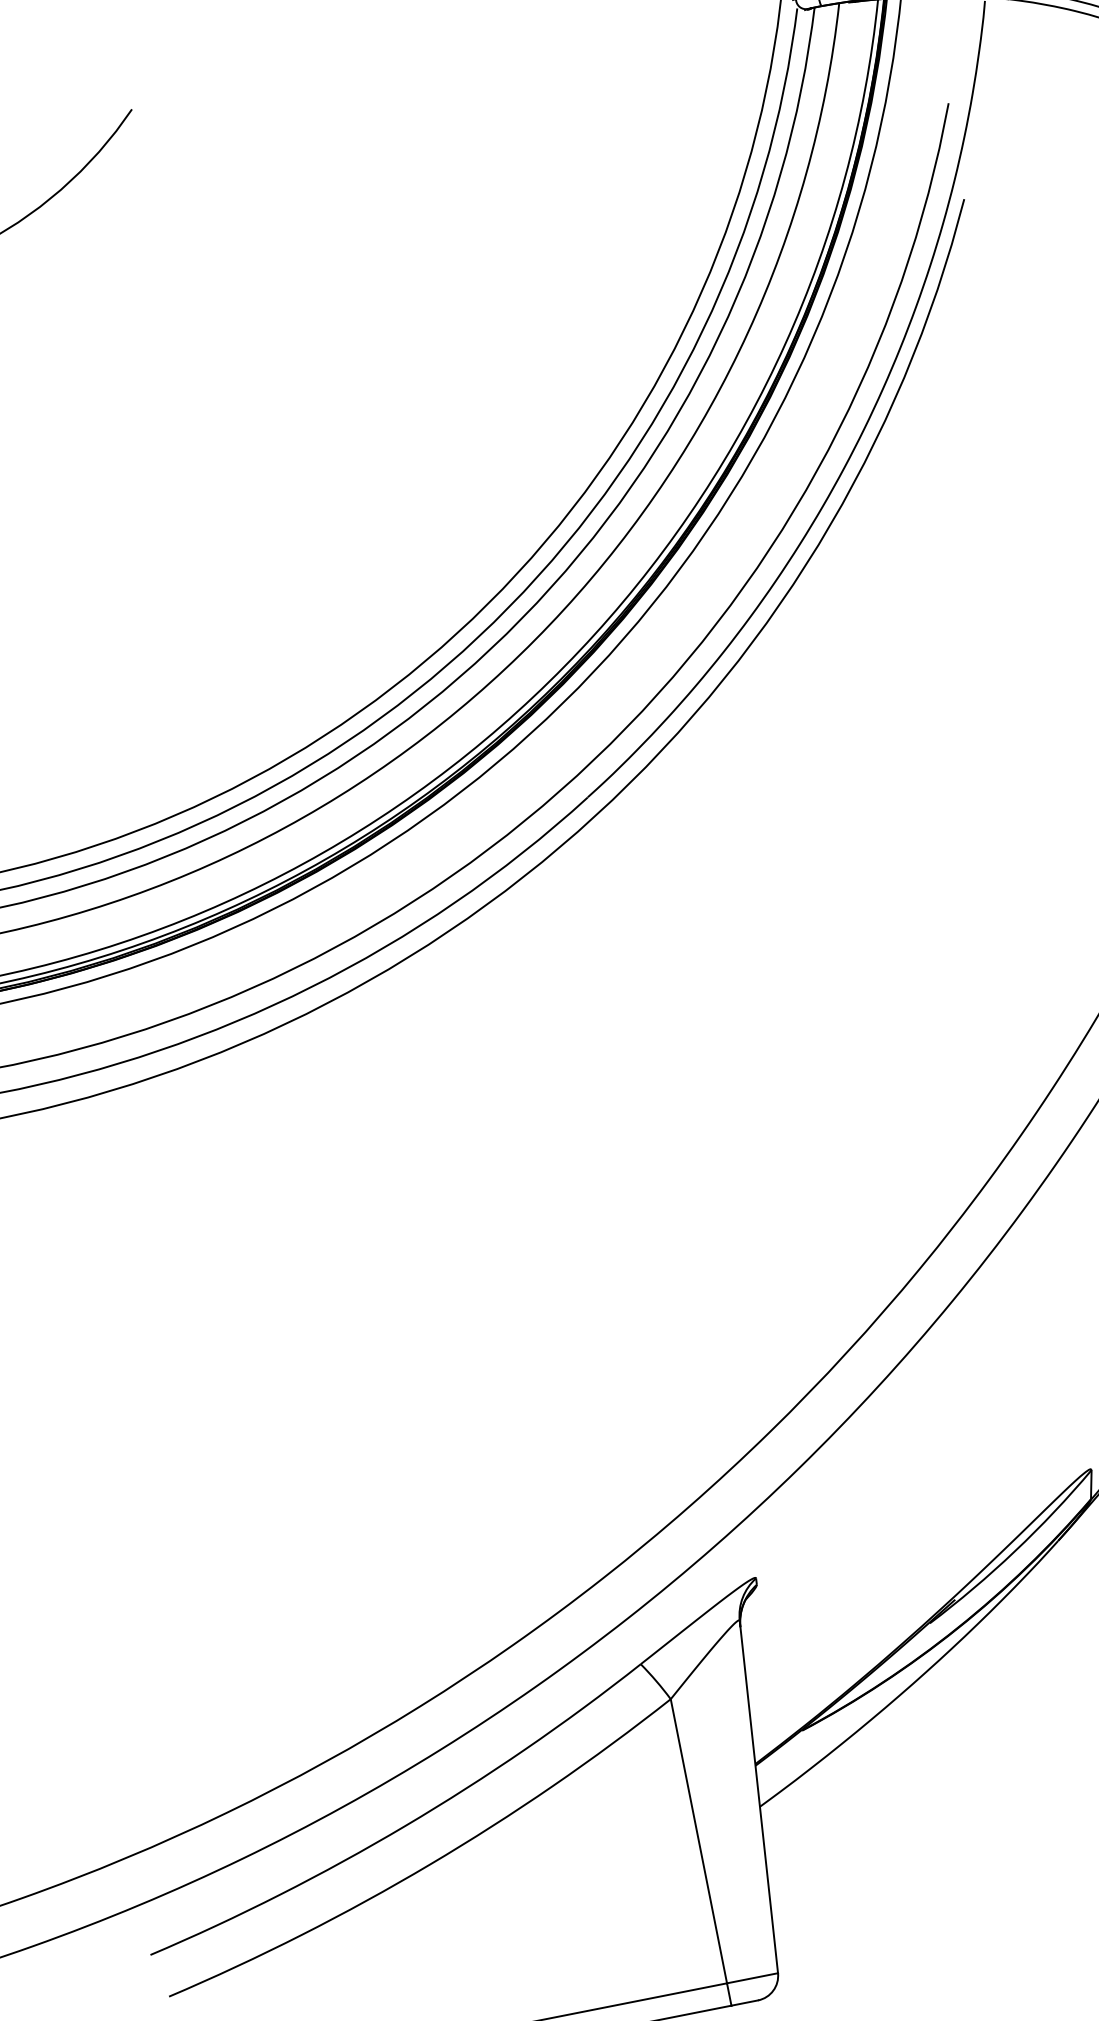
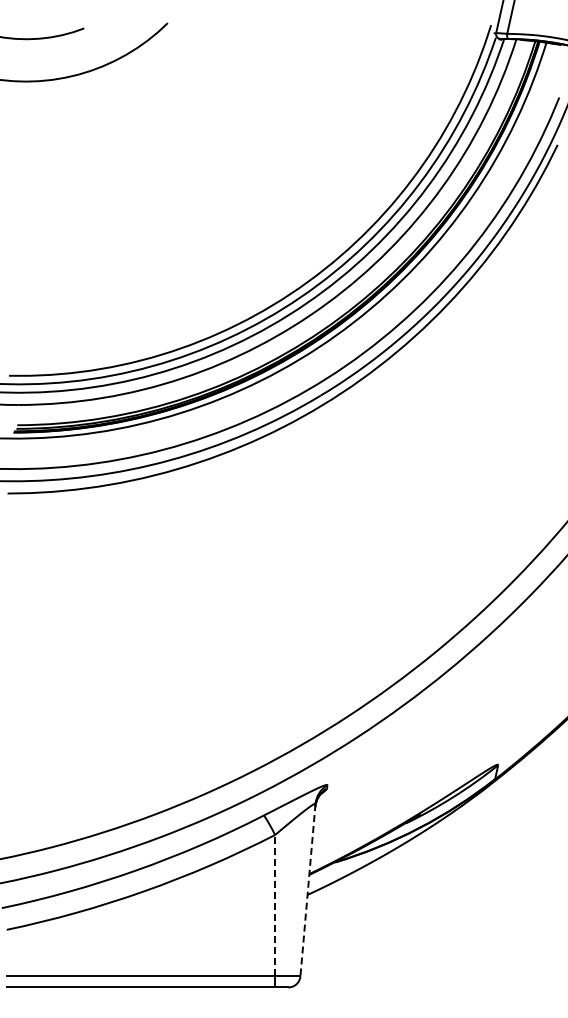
line: (758, 1797) -> (307, 890), solid -> dashed
line: (699, 1840) -> (275, 905), solid -> dashed

